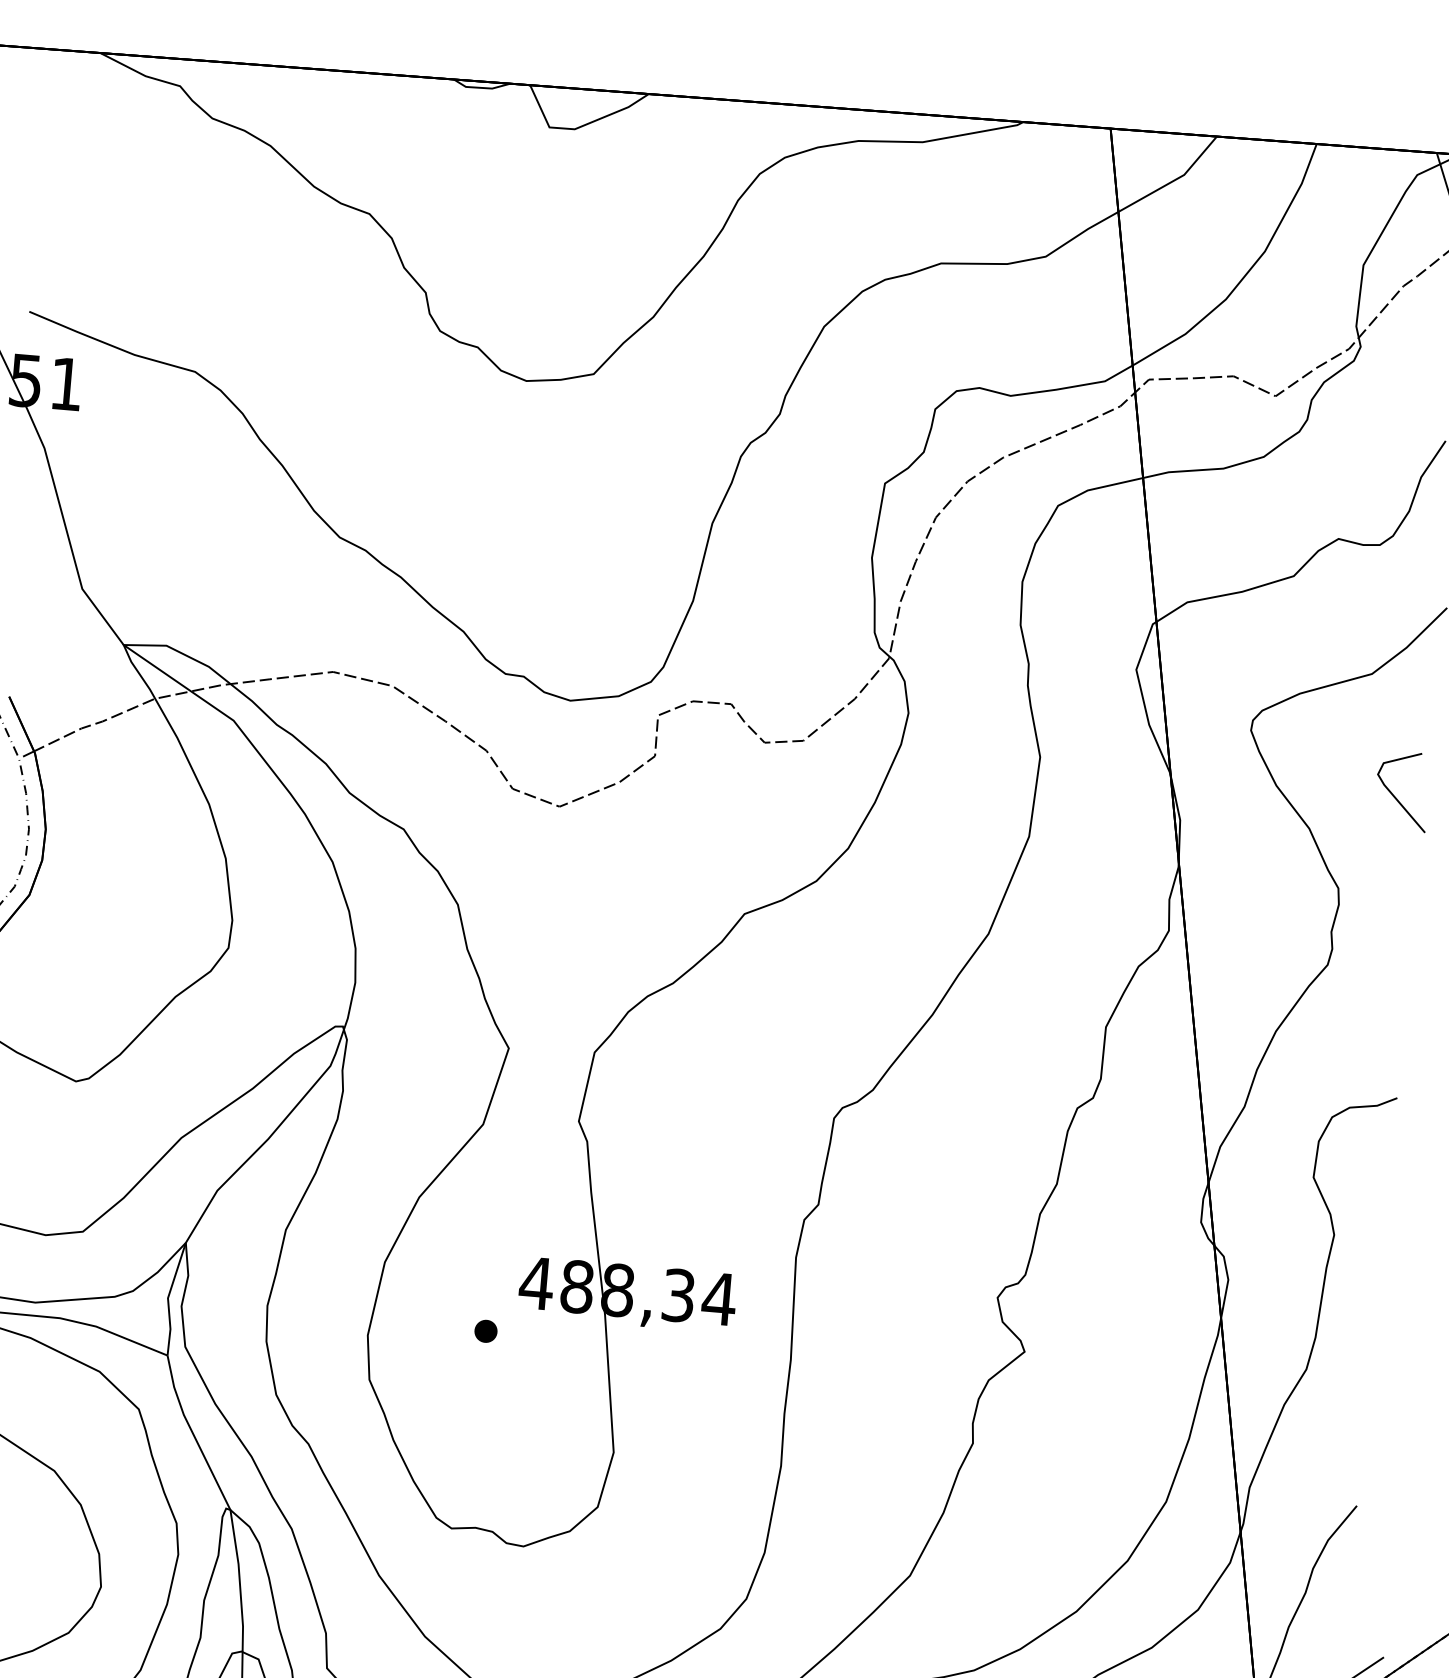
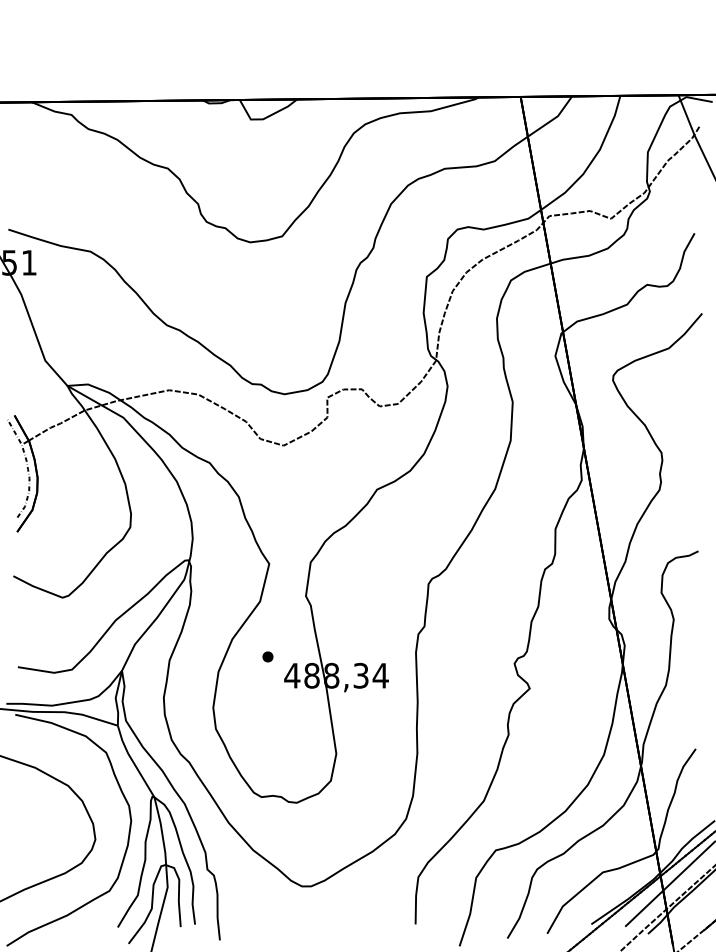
line: (1396, 794) -> (685, 405), removed
part: (485, 1330) -> (267, 656), moved

